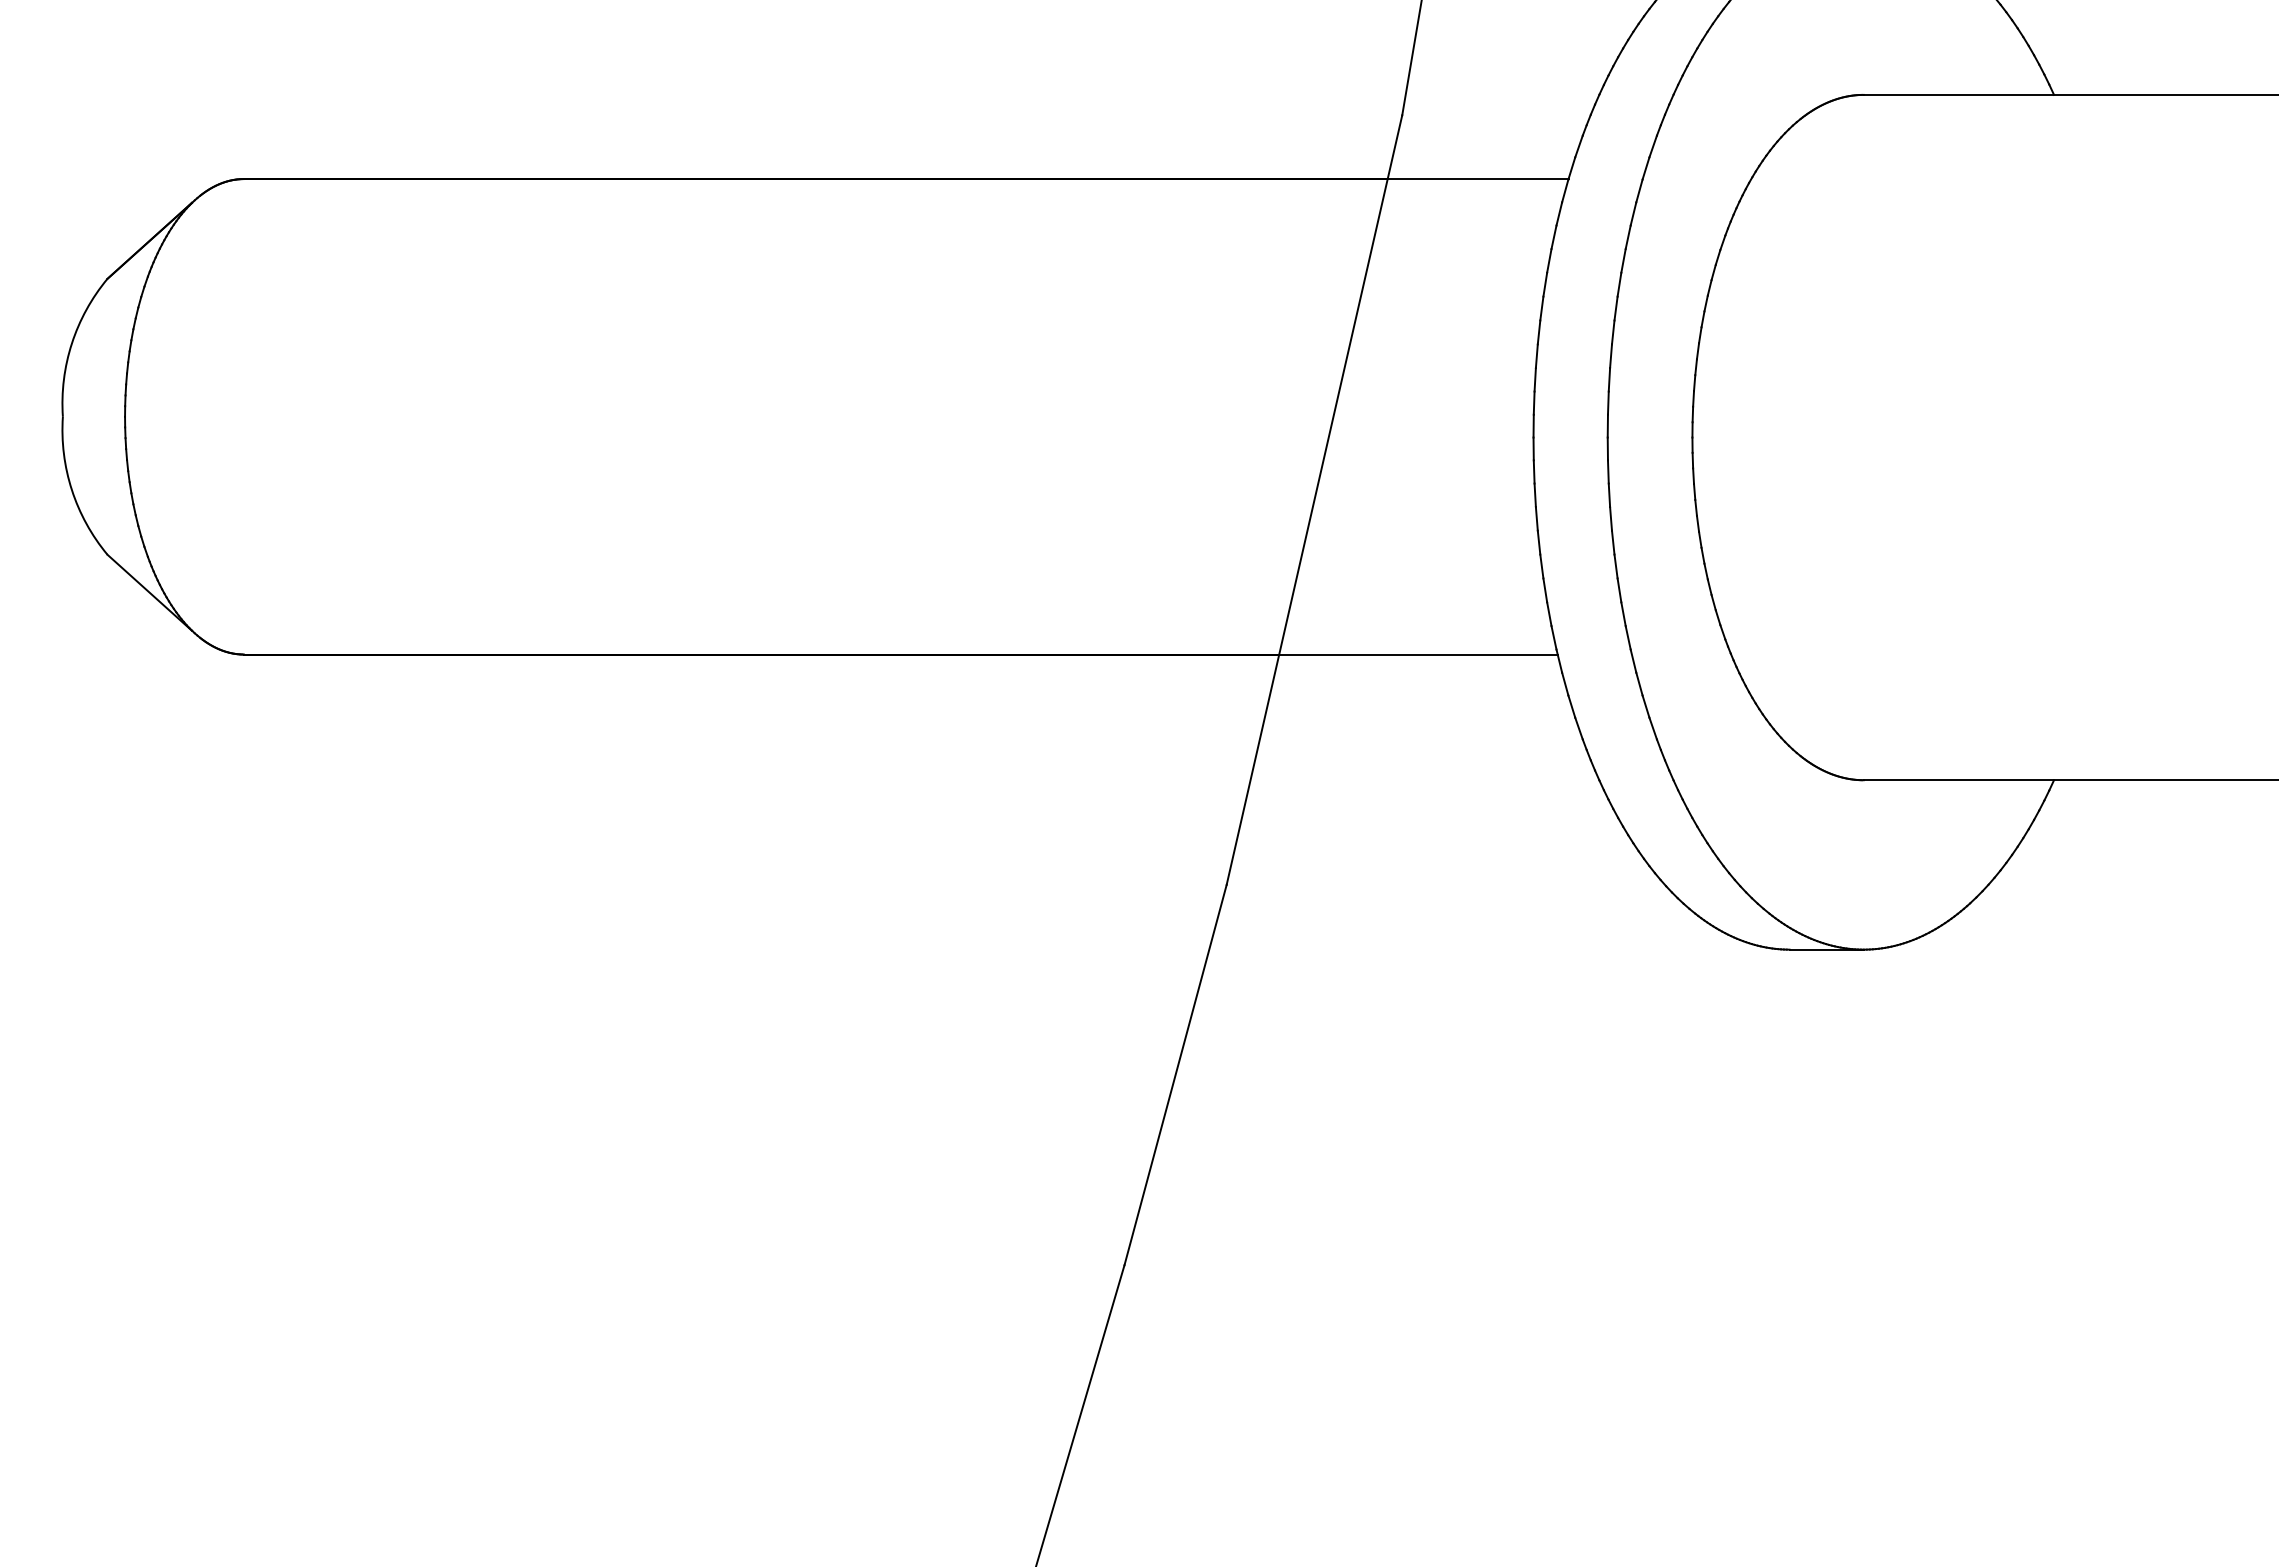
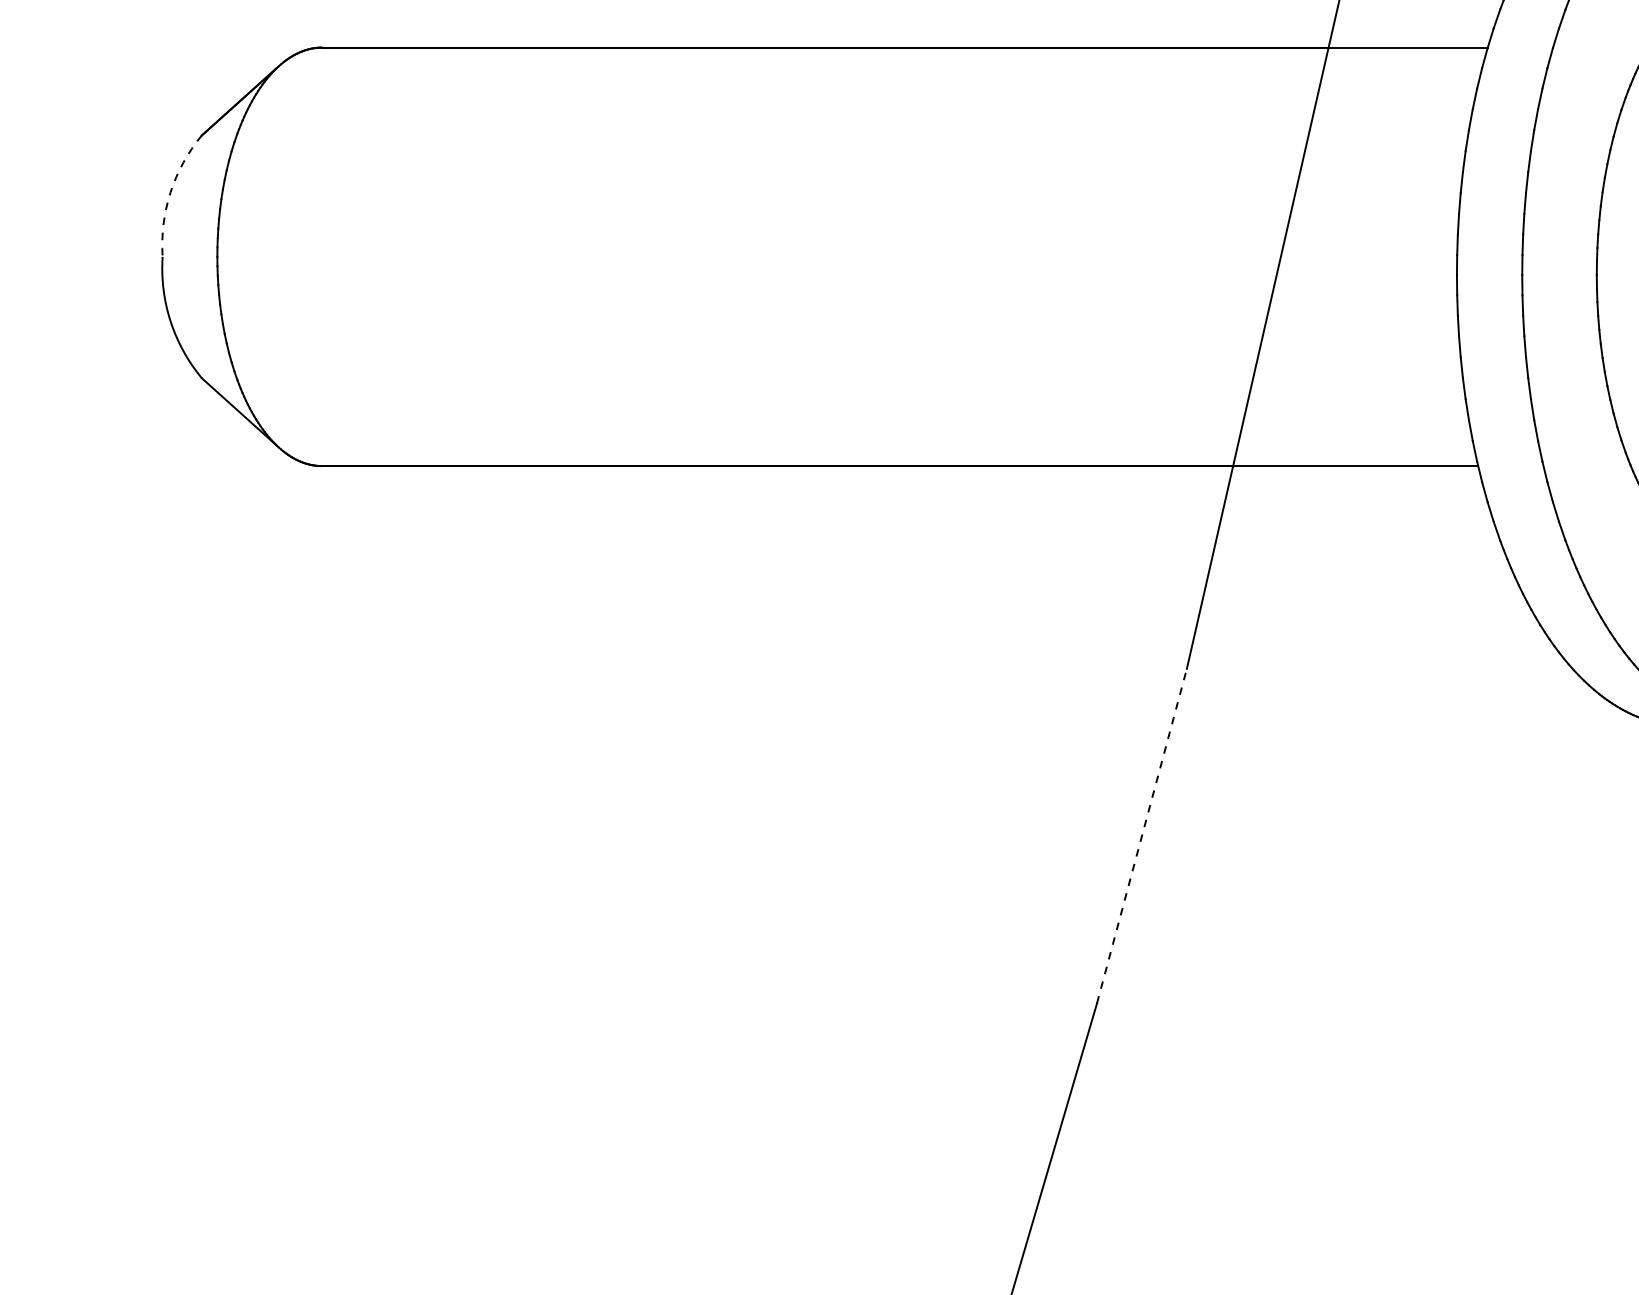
arc: (71, 343) -> (170, 192), solid -> dashed
line: (1175, 1075) -> (1141, 836), solid -> dashed

